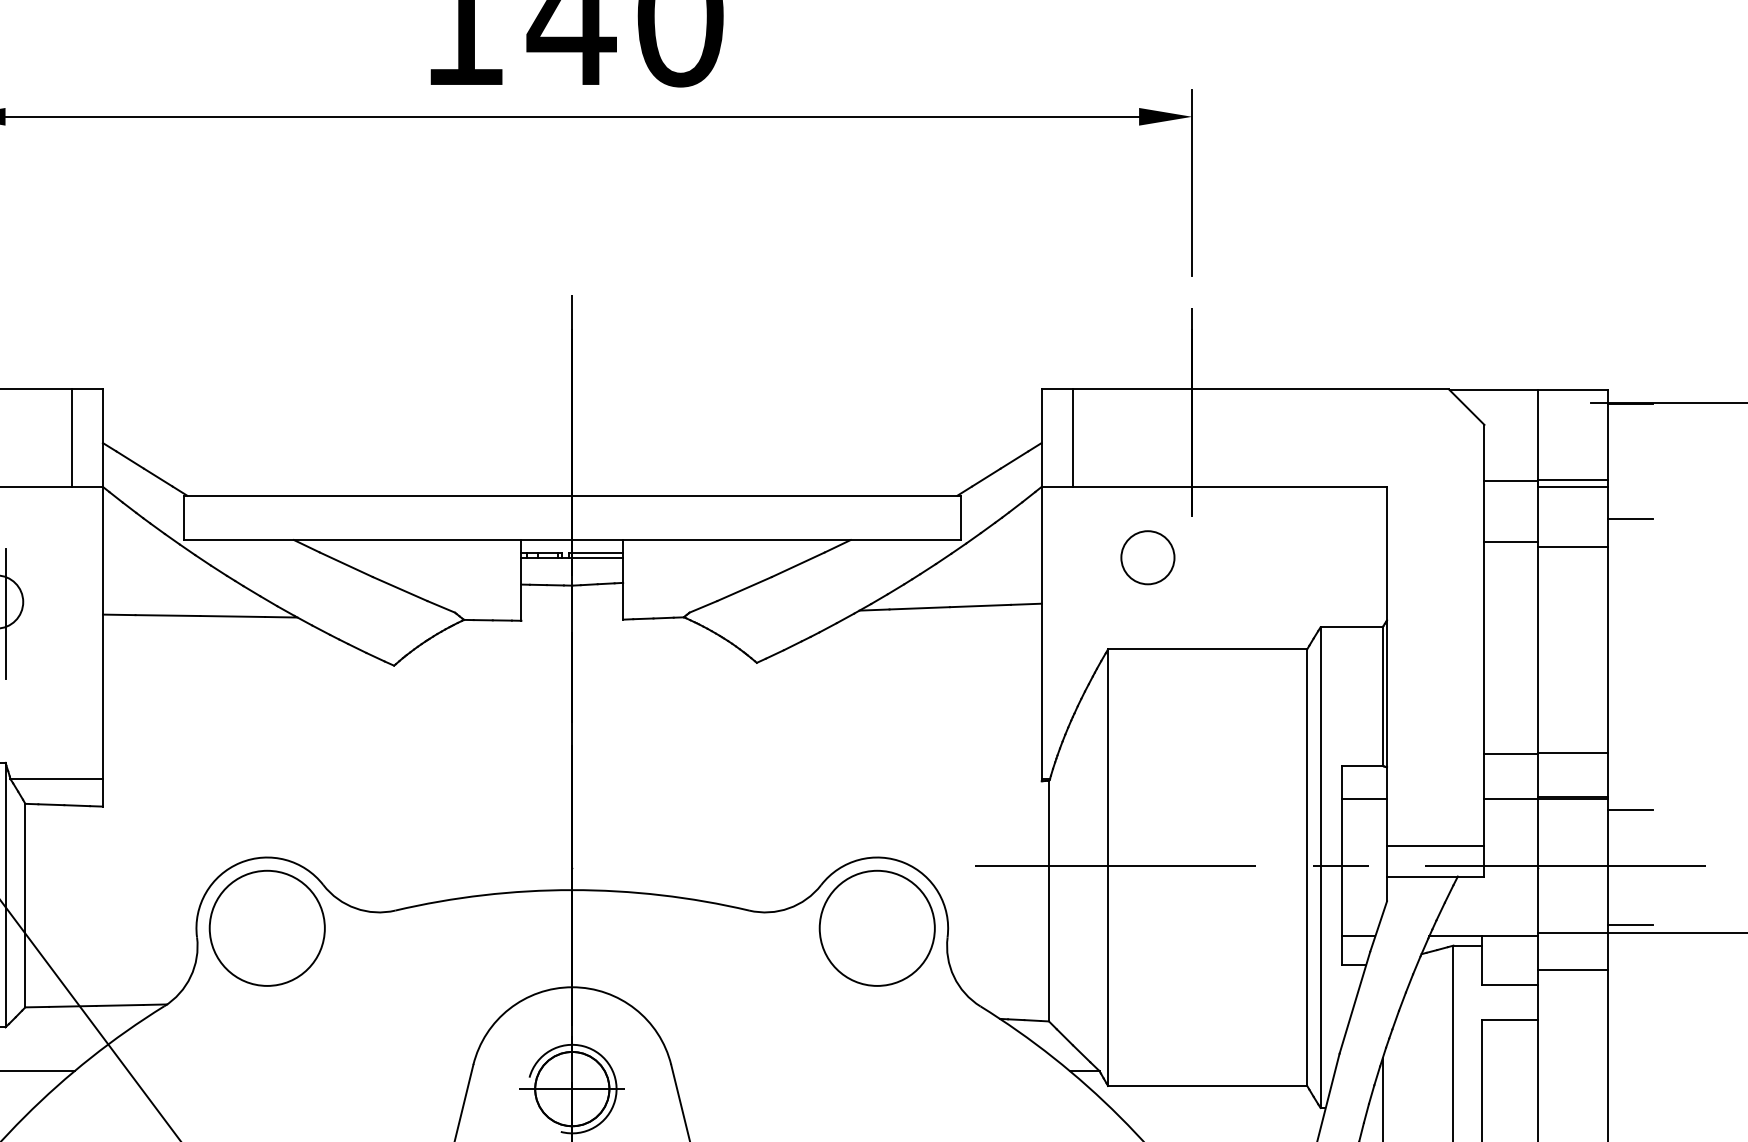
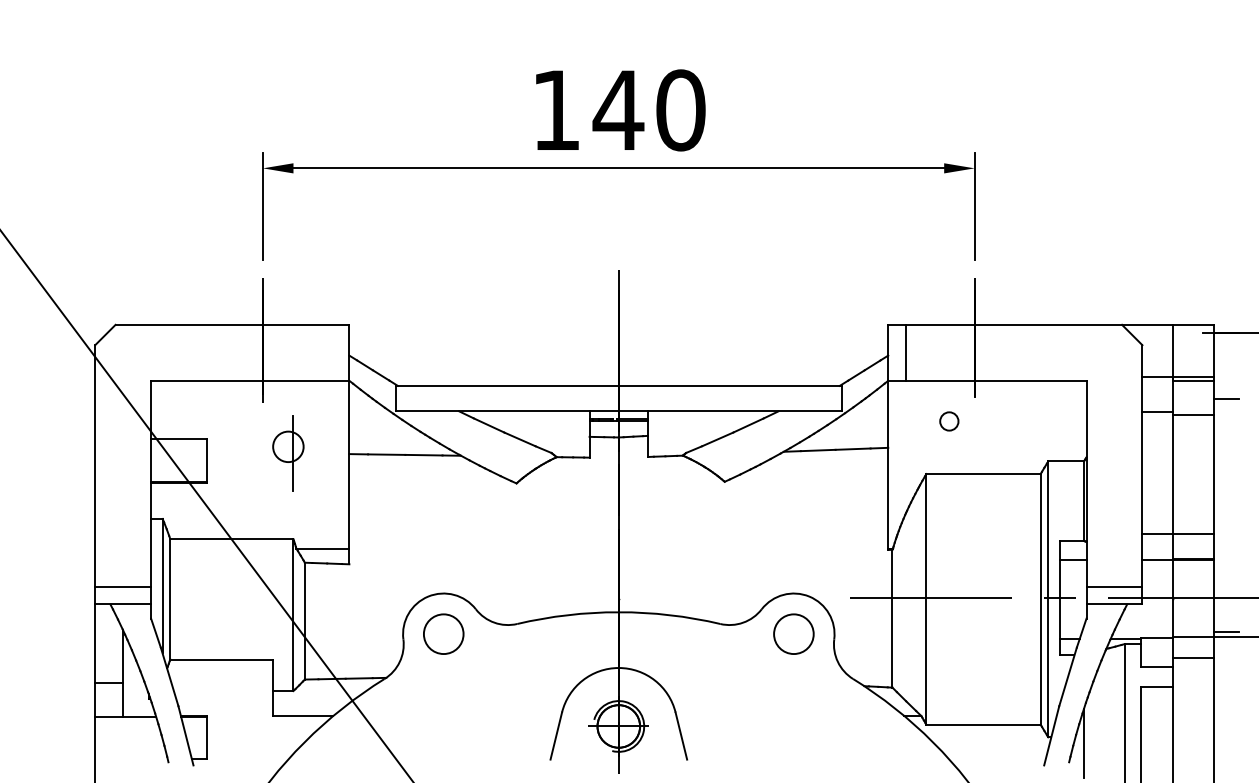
line: (71, 437) -> (331, 352), removed
circle: (1148, 557) -> (949, 421), size x0.6
line: (1630, 810) -> (1226, 566), removed
circle: (266, 928) -> (443, 634), size x0.6
circle: (876, 928) -> (793, 634), size x0.6

